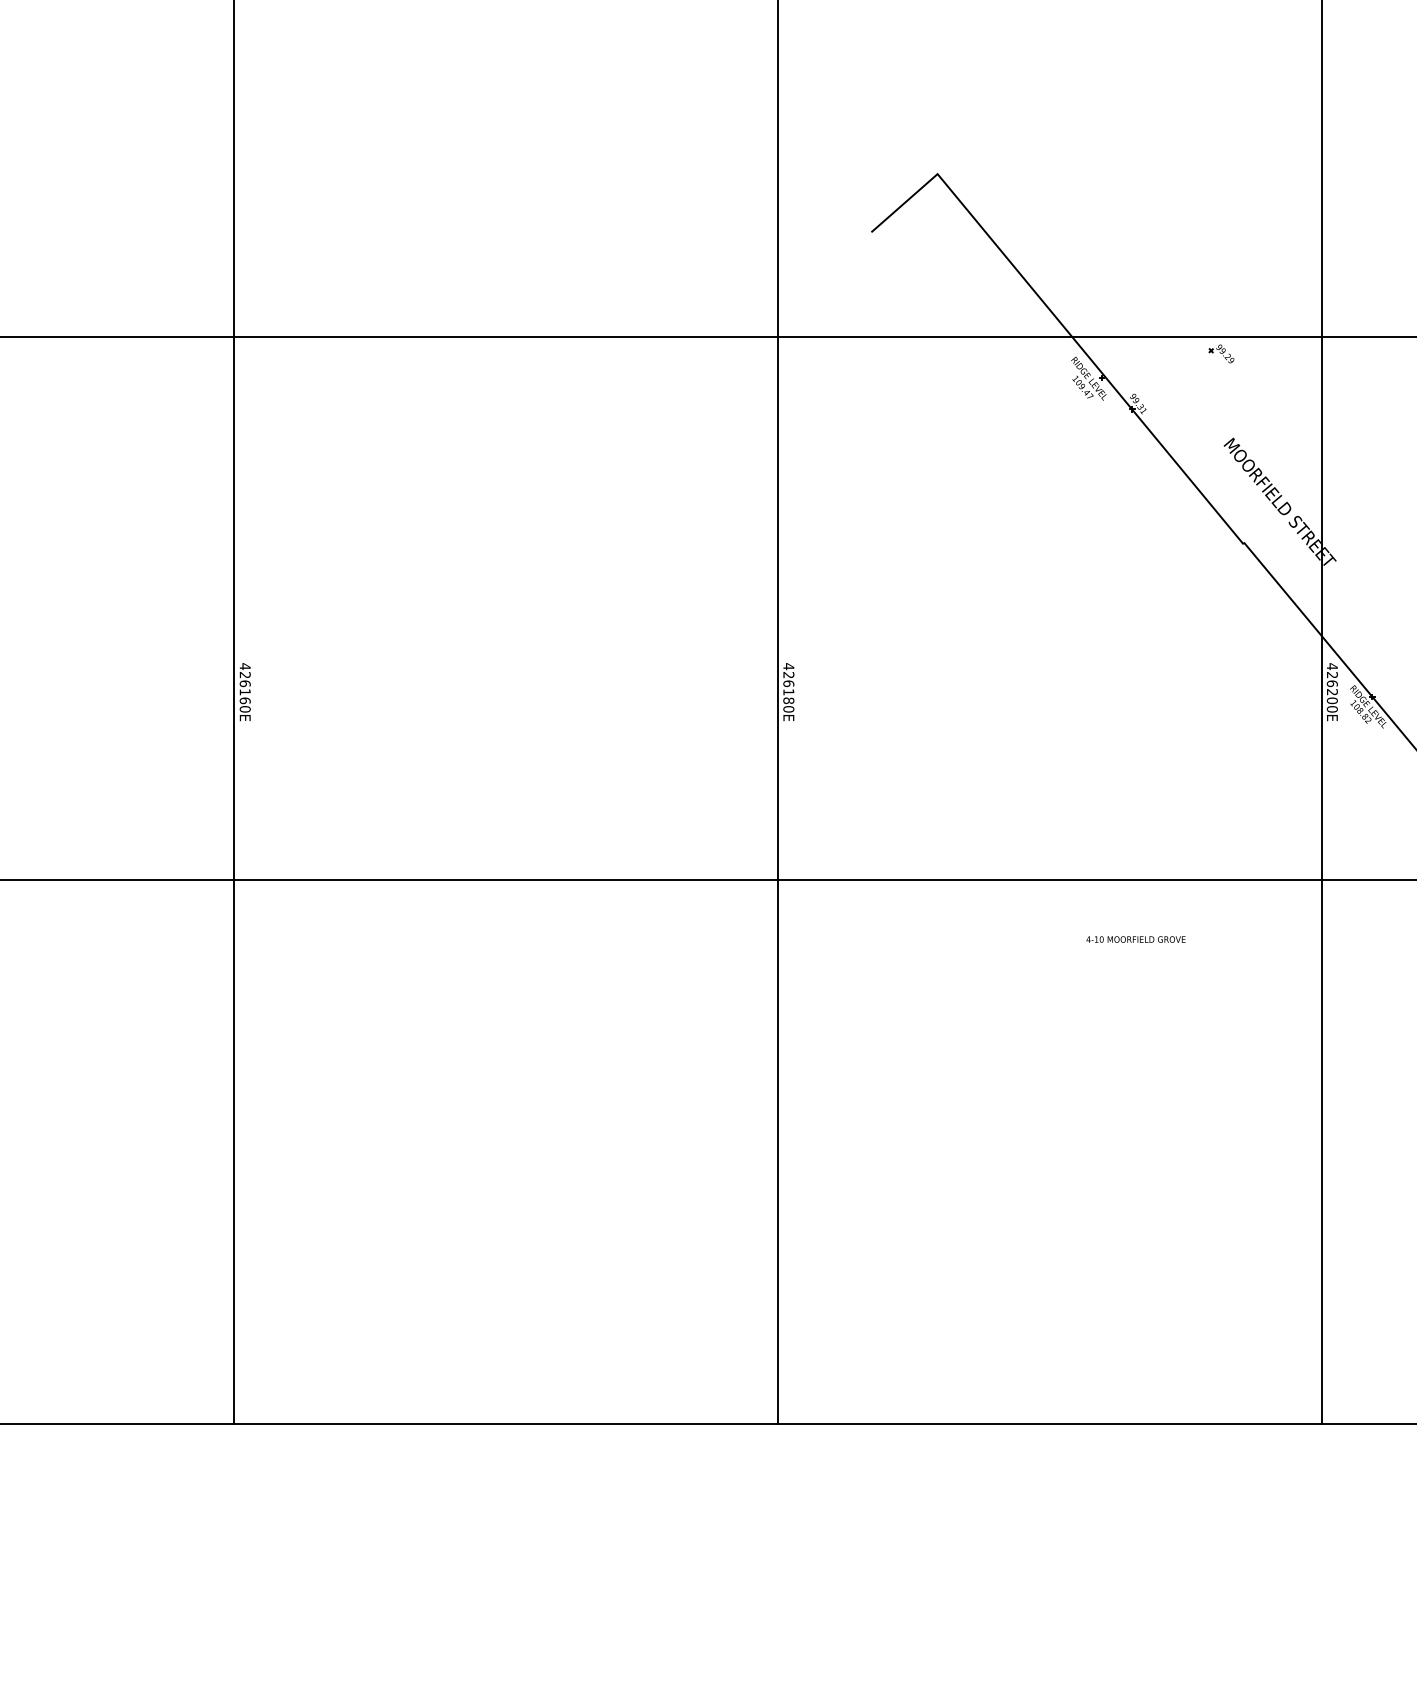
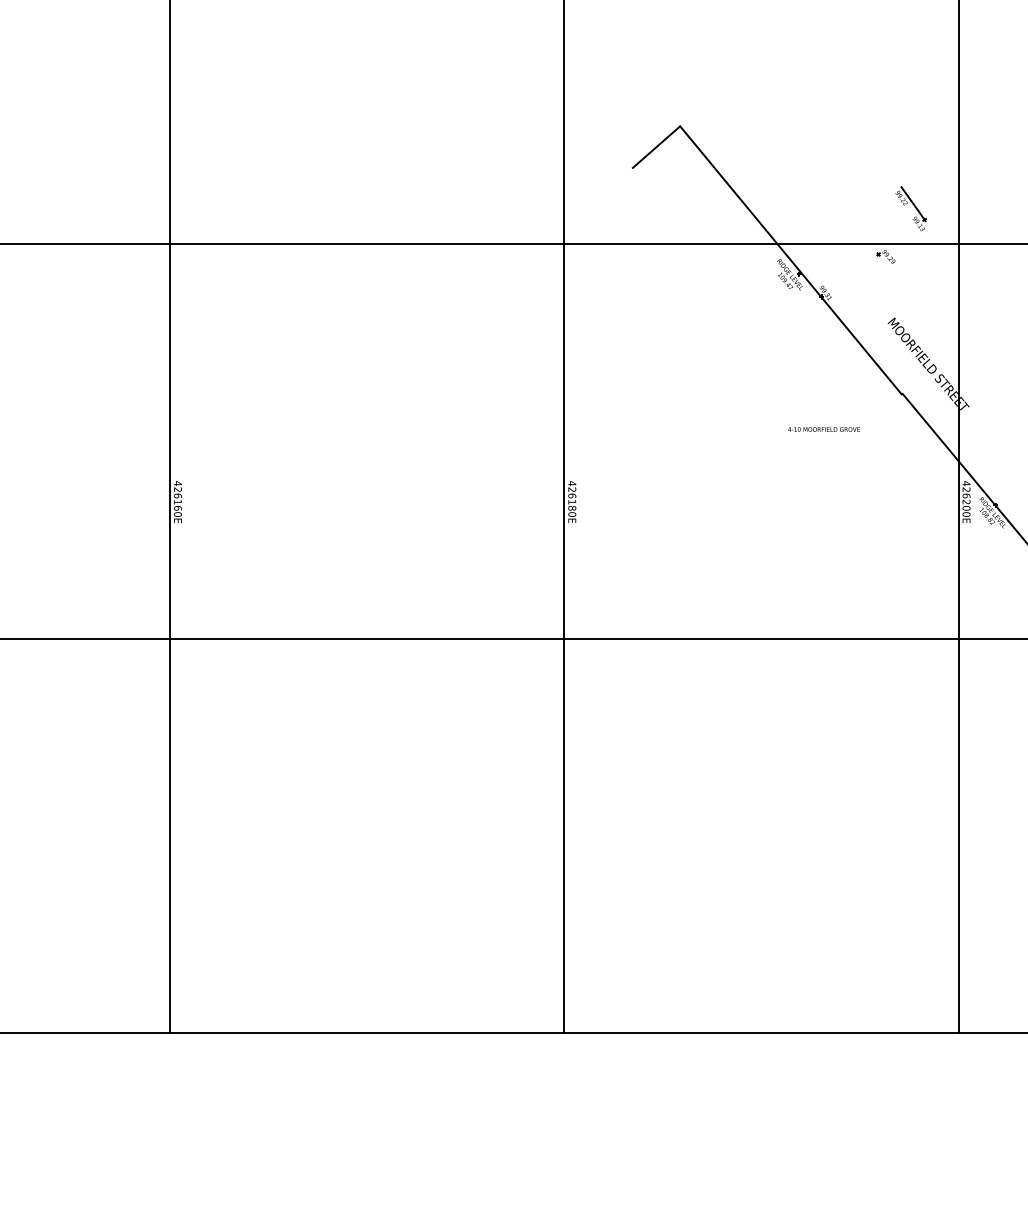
part: (1255, 287) -> (910, 208), added
text: (1135, 939) -> (823, 429), moved

